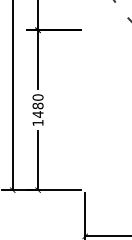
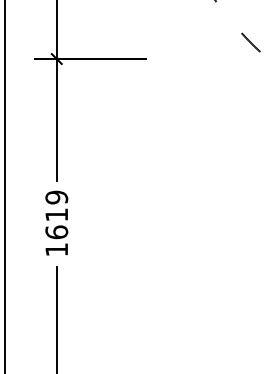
text: (37, 105) -> (55, 213), 1480 -> 1619

